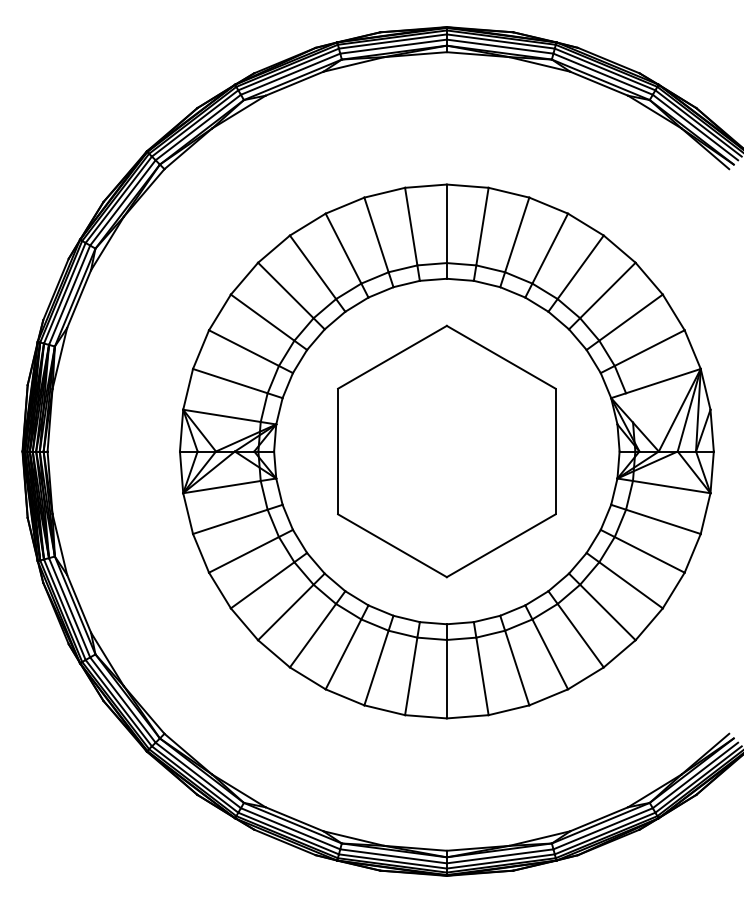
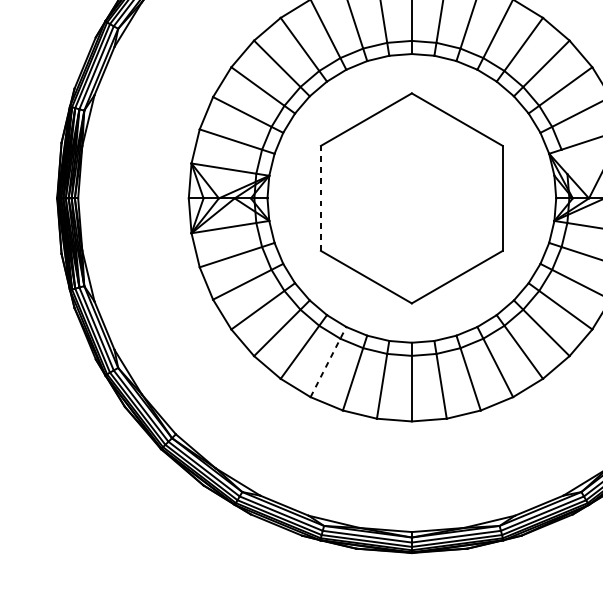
line: (338, 451) -> (321, 198), solid -> dashed
line: (347, 646) -> (328, 361), solid -> dashed

